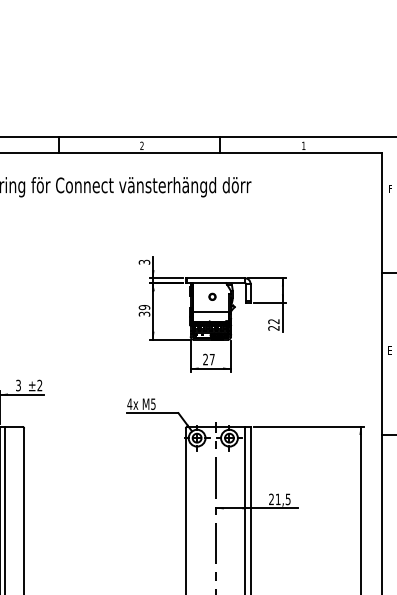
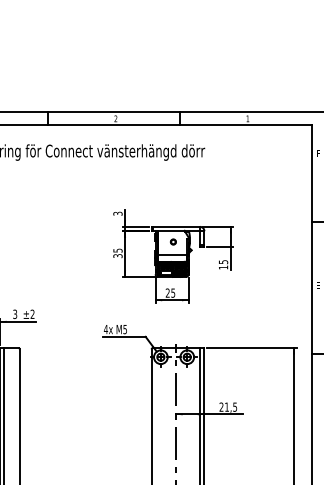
text: (143, 307) -> (117, 250), 39 -> 35
text: (273, 324) -> (223, 264), 22 -> 15
text: (212, 358) -> (173, 292), 27 -> 25

